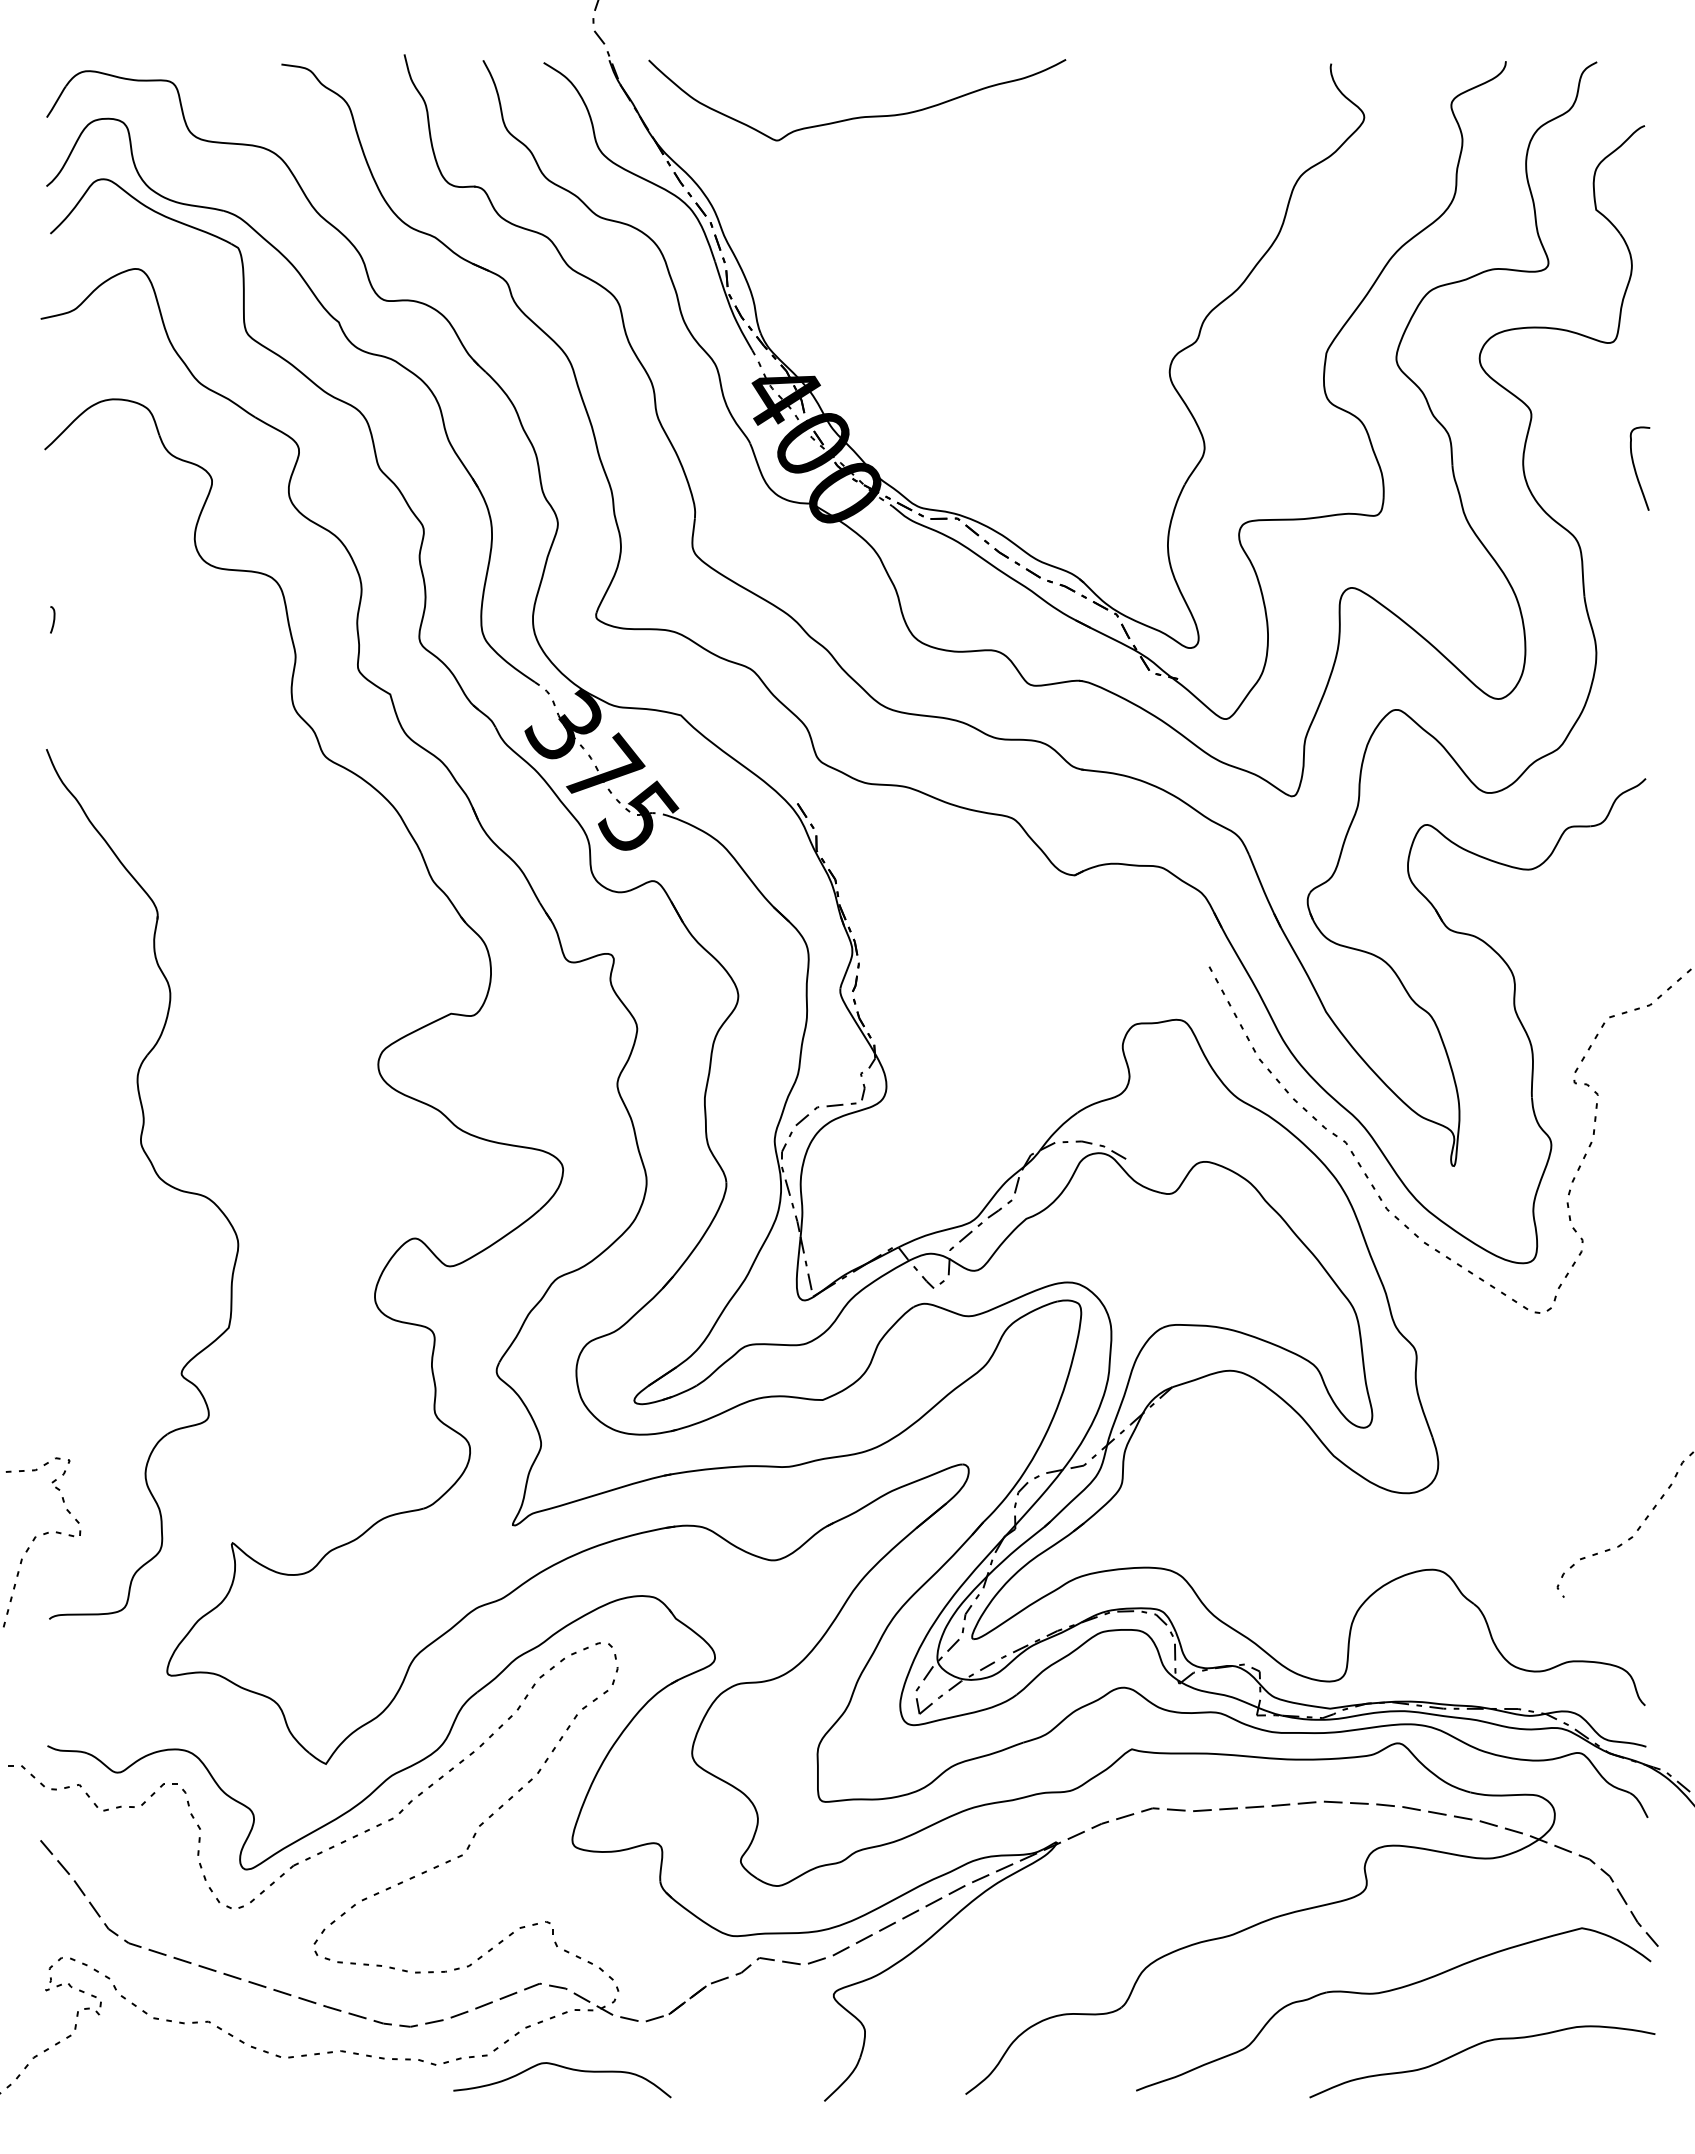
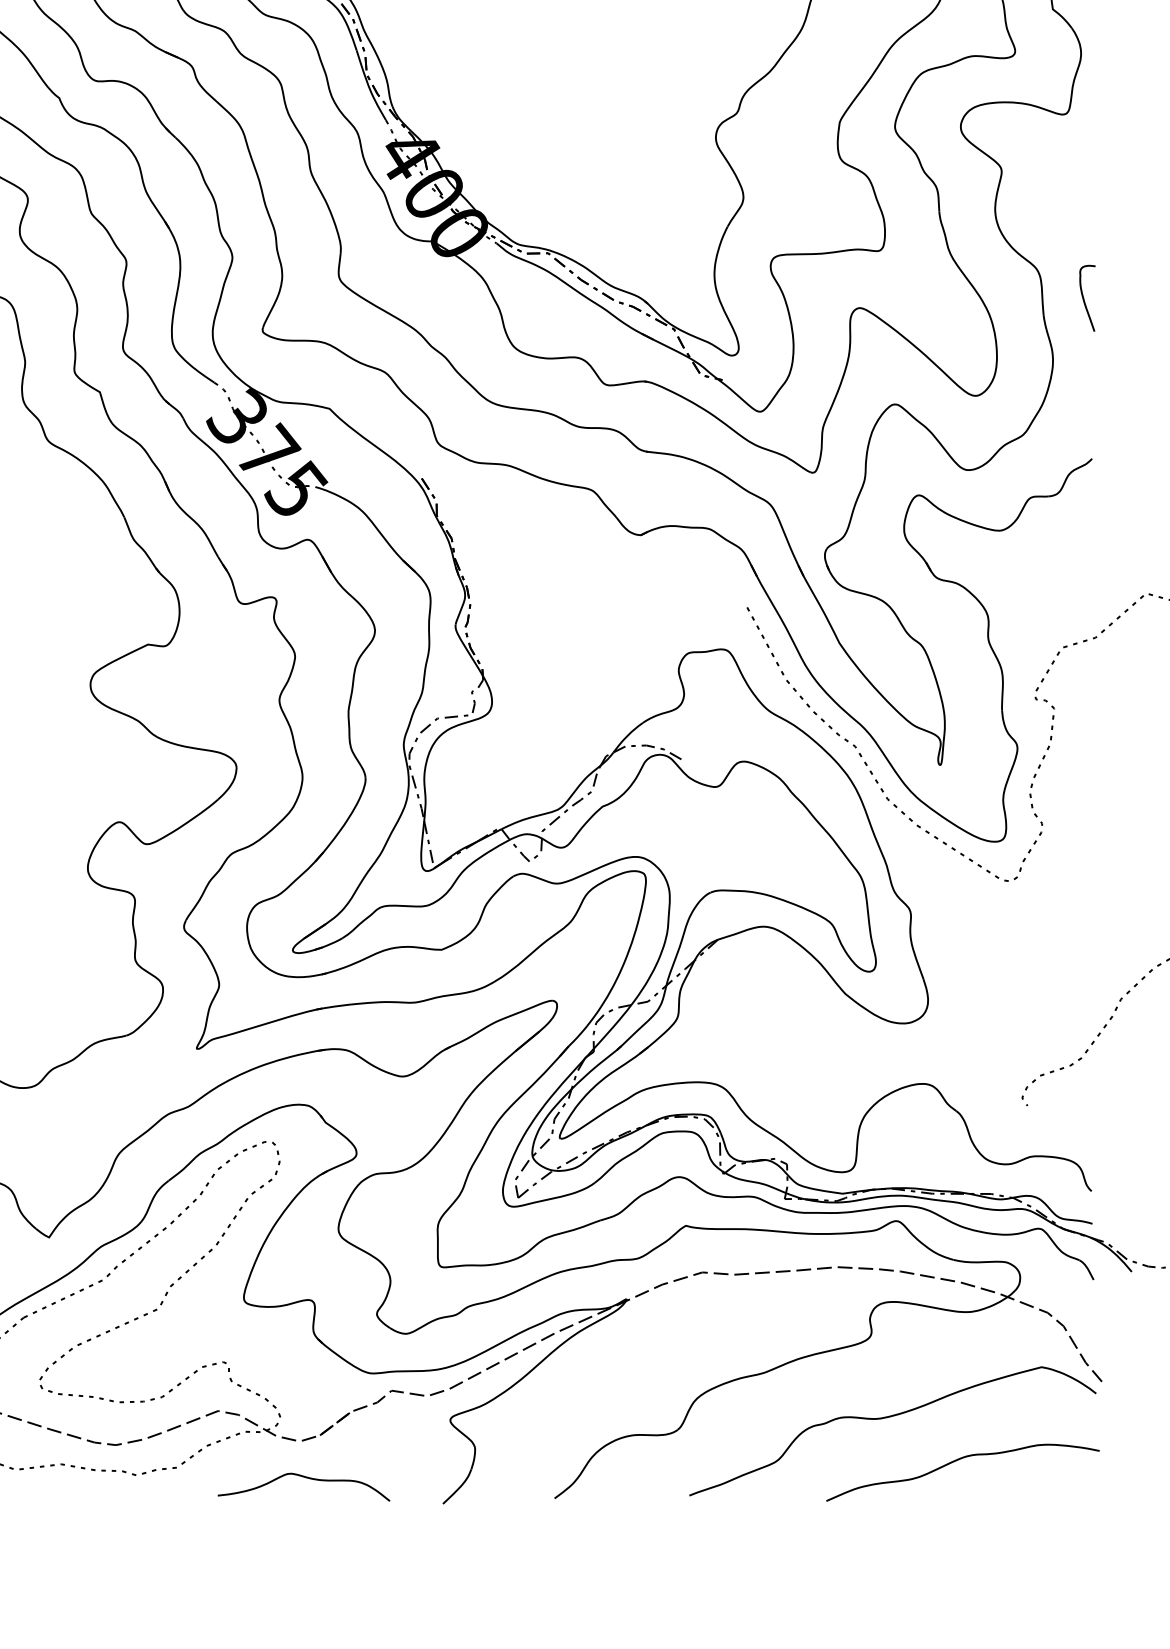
curve: (1636, 470) -> (1084, 299), moved
curve: (567, 2069) -> (307, 1478), moved

